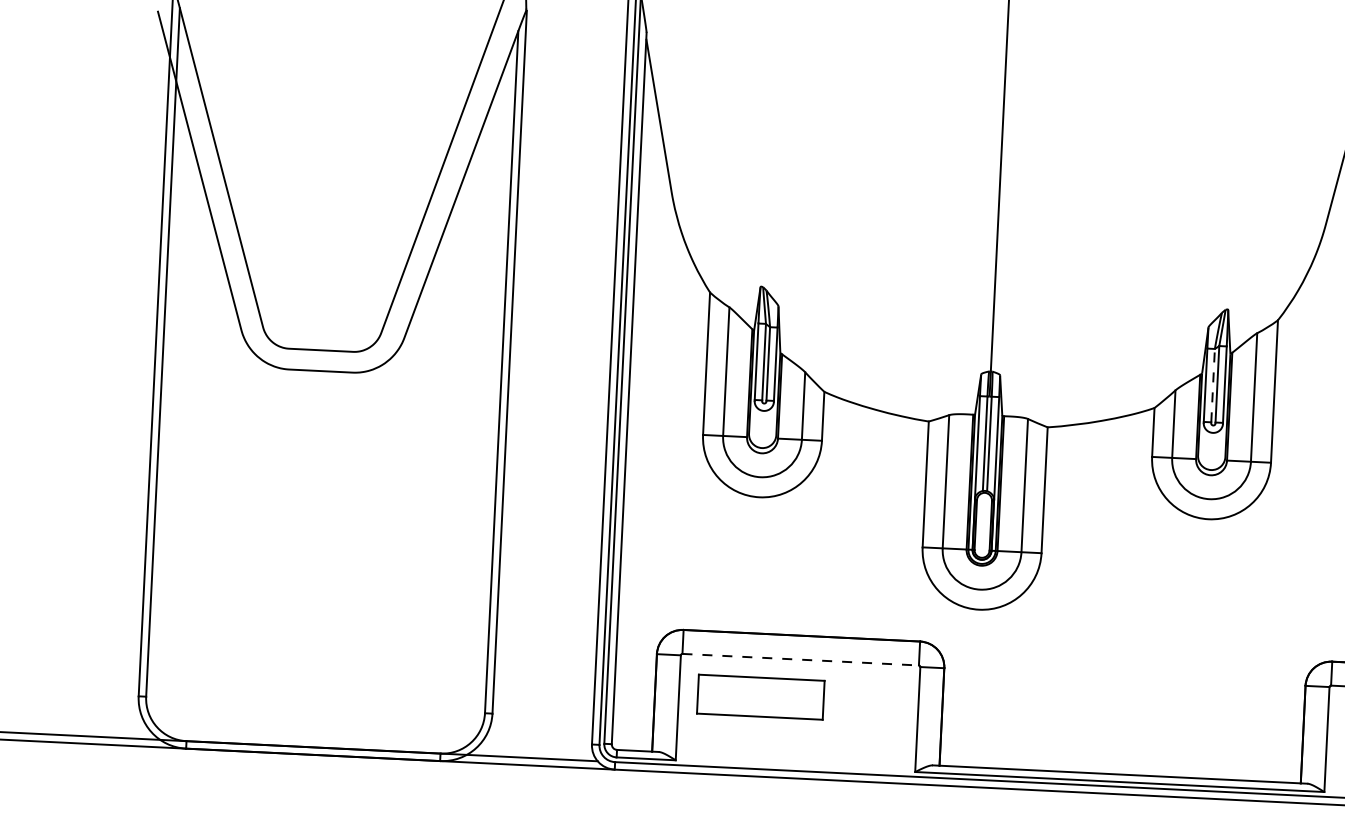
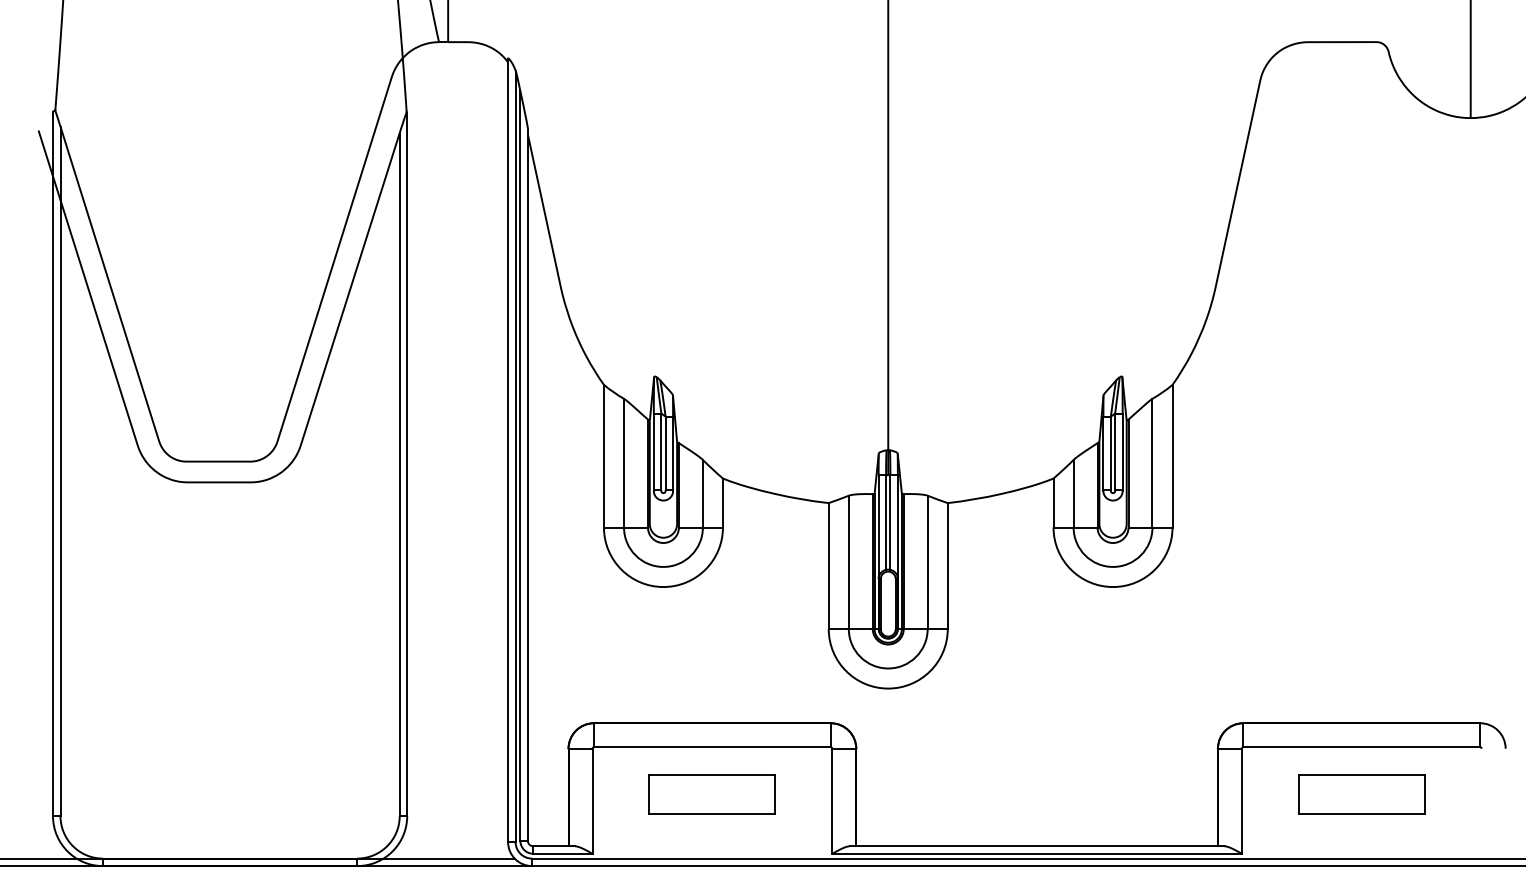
line: (1212, 385) -> (1110, 453), dashed -> solid
line: (800, 659) -> (712, 747), dashed -> solid
part: (759, 697) -> (711, 794), moved

